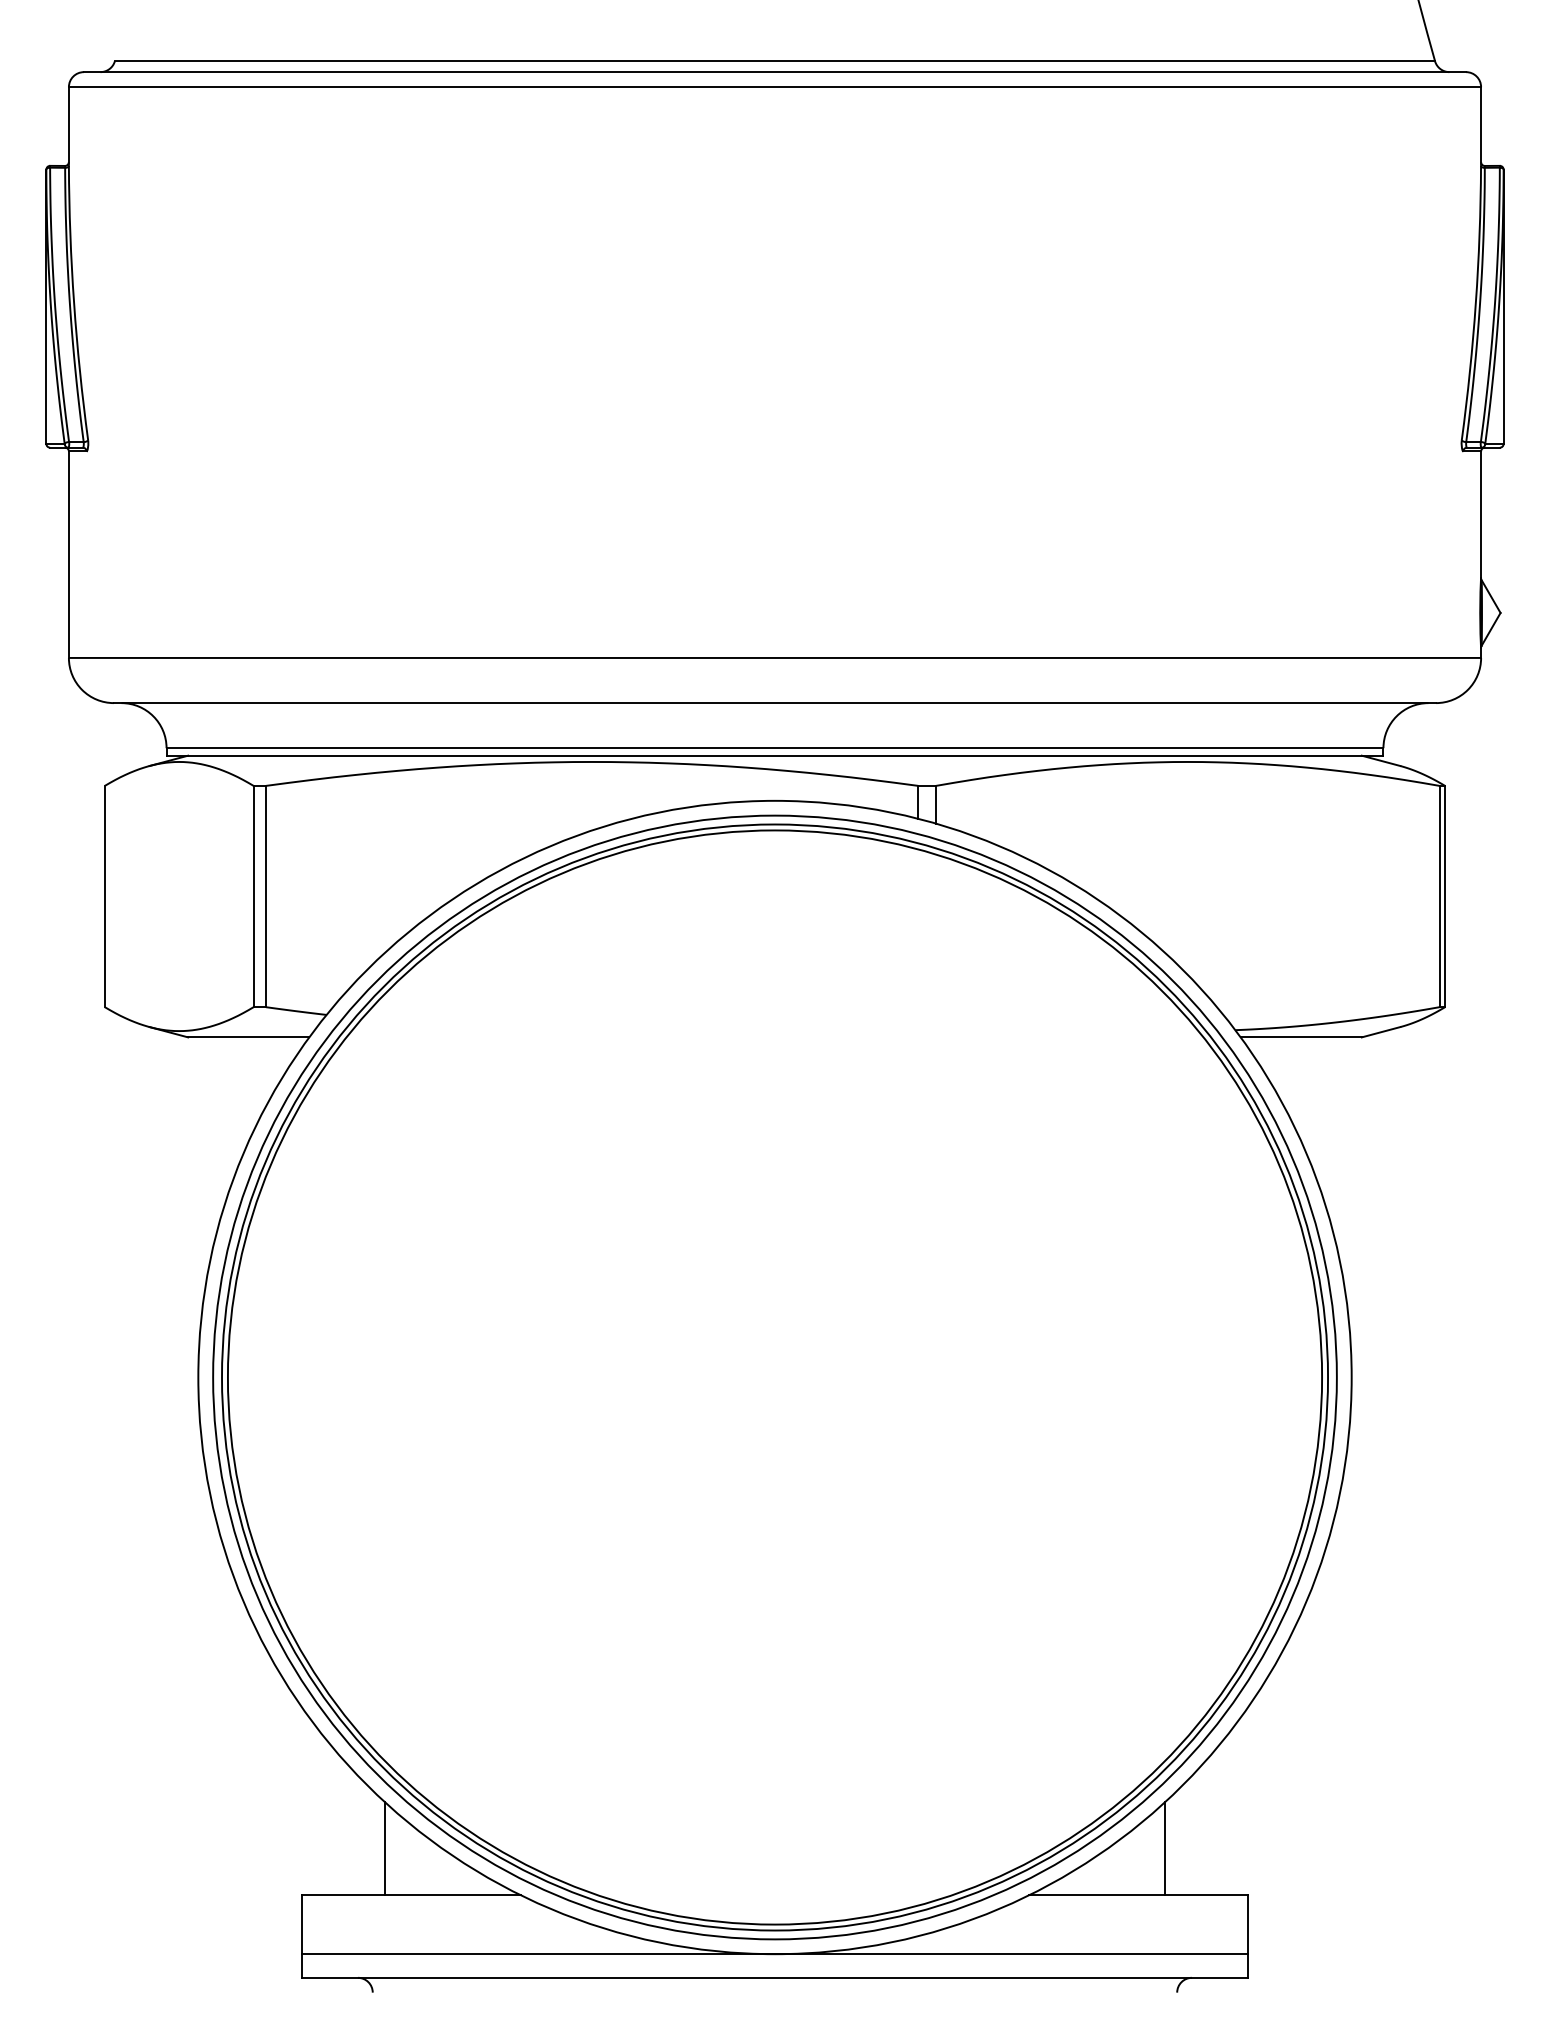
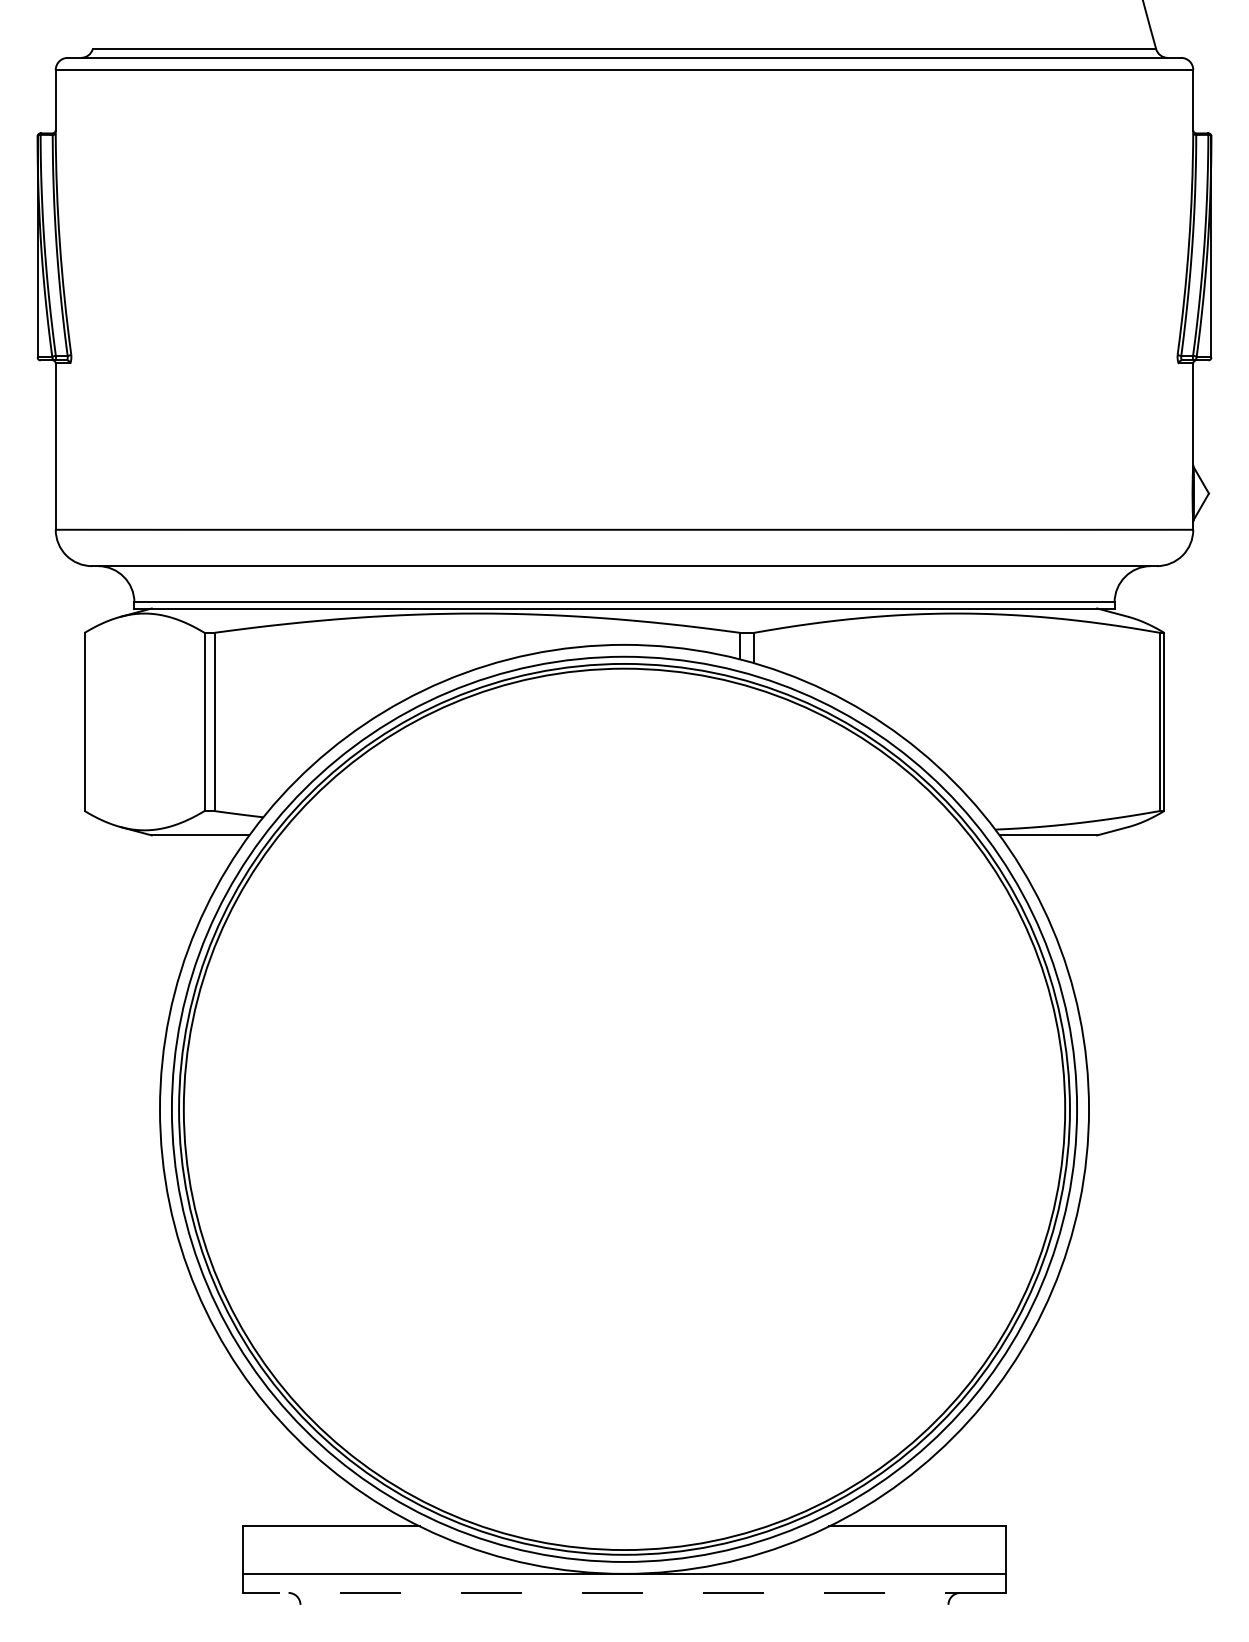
line: (384, 1847) -> (309, 1487), removed
line: (1165, 1847) -> (939, 1487), removed
line: (774, 1977) -> (624, 1592), solid -> dashed

